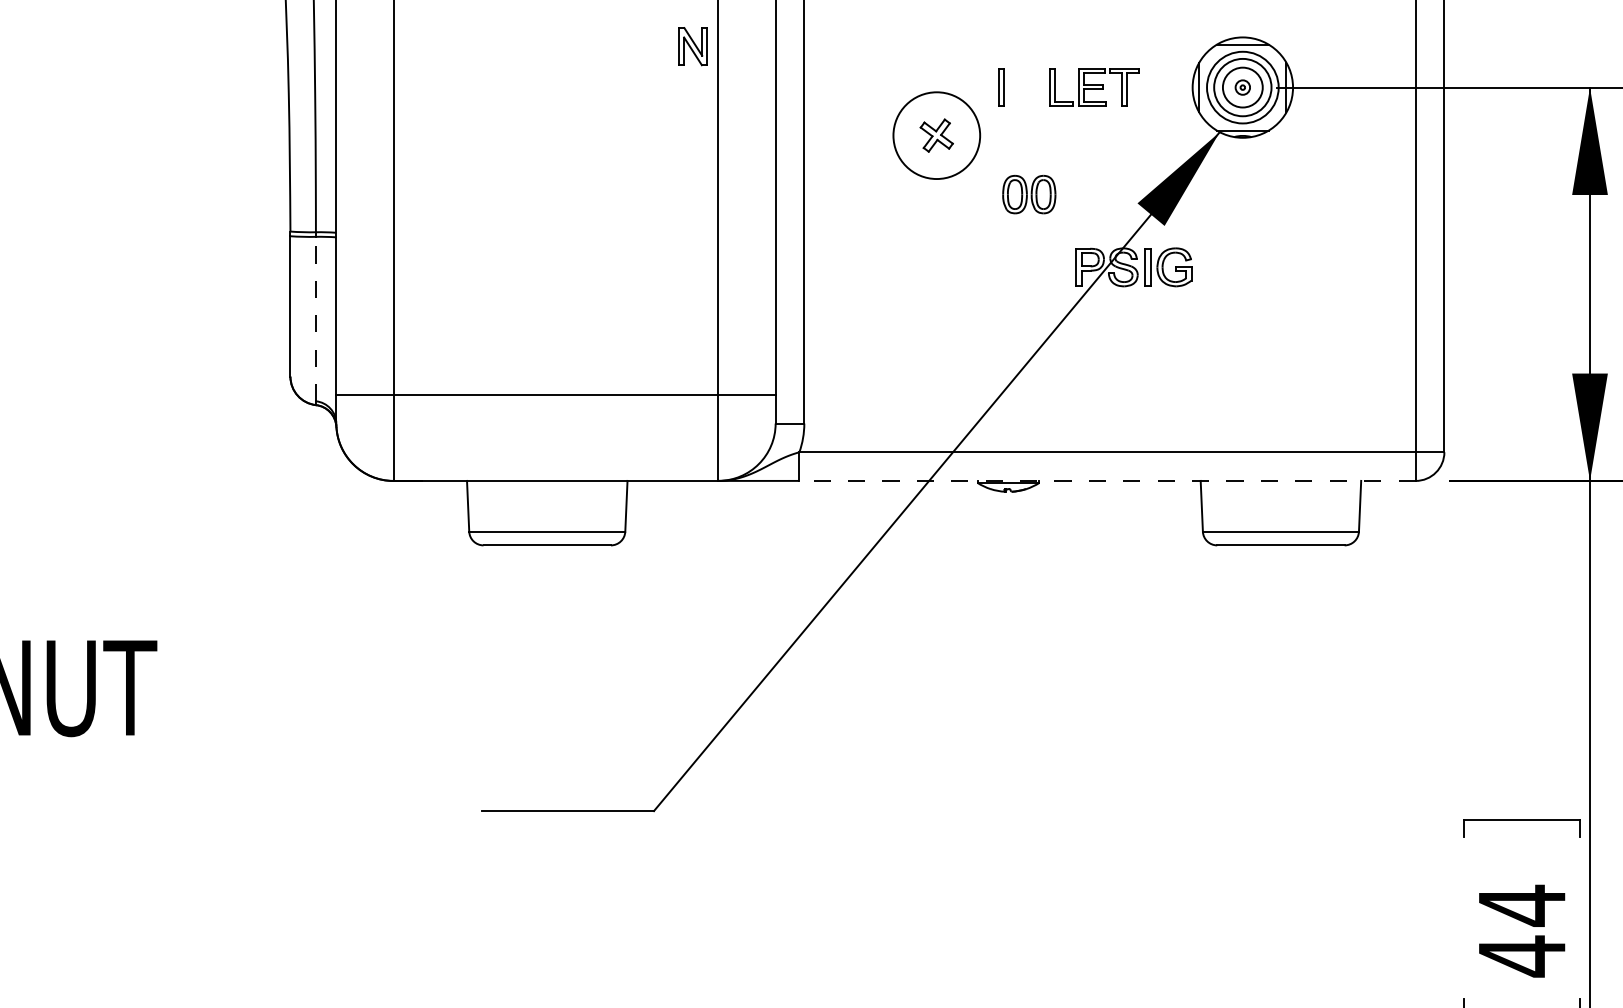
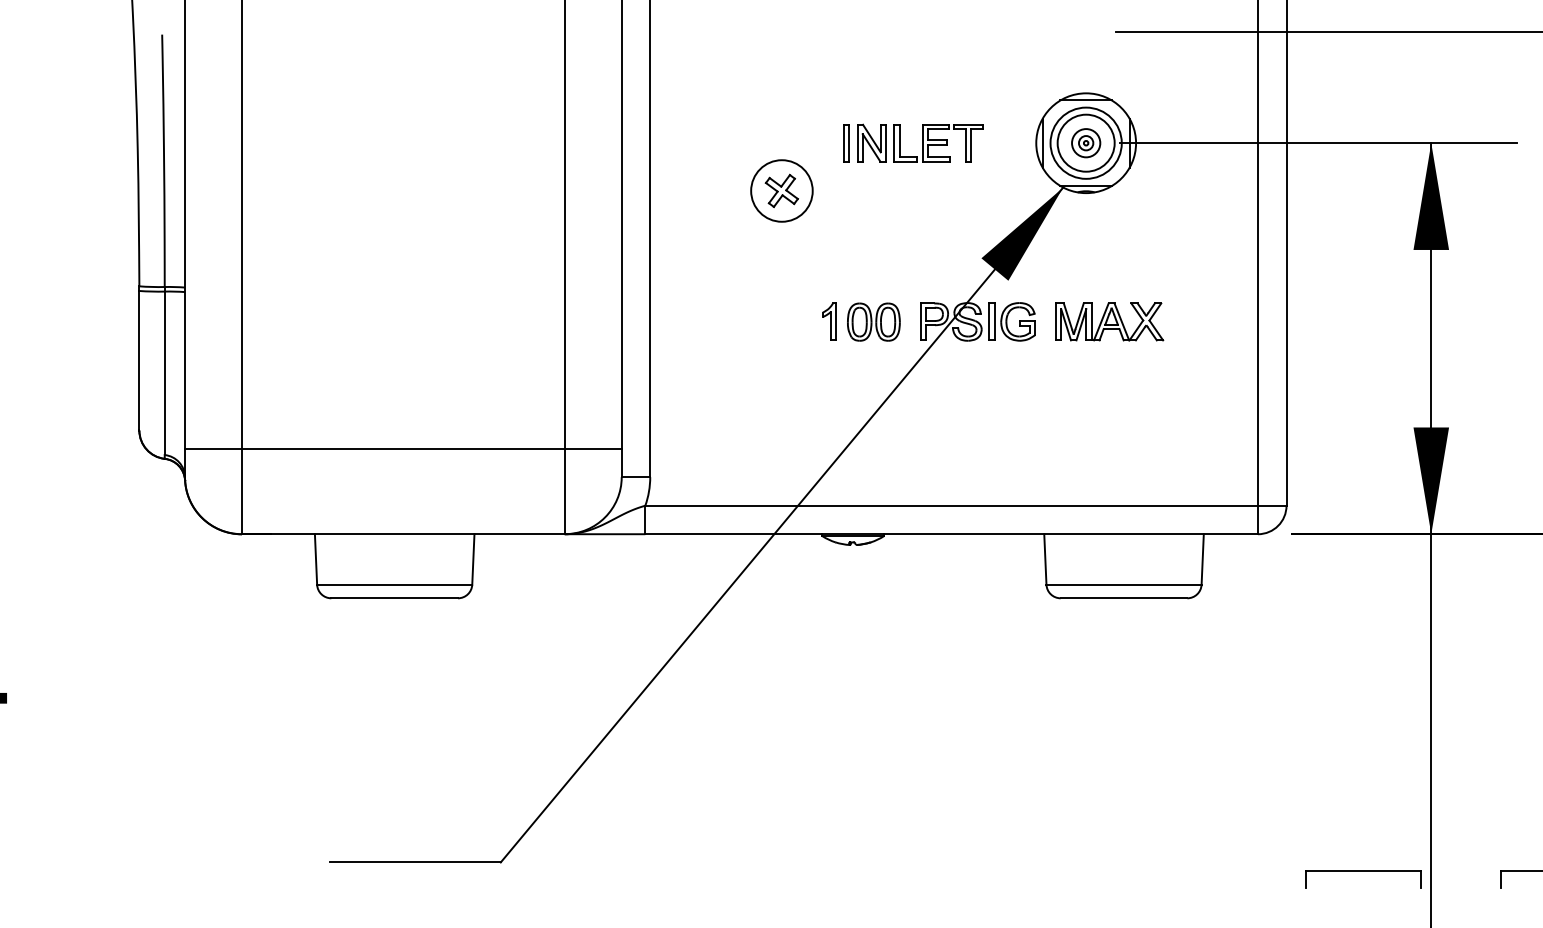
part: (692, 46) -> (871, 143), moved
circle: (1242, 87) -> (1085, 143), size x0.71
circle: (936, 135) -> (781, 190), size x0.71
part: (1029, 194) -> (874, 322), moved
part: (1266, 266) -> (1109, 321), added
part: (984, 267) -> (829, 322), added
line: (315, 318) -> (164, 372), dashed -> solid
line: (1107, 480) -> (951, 533), dashed -> solid

